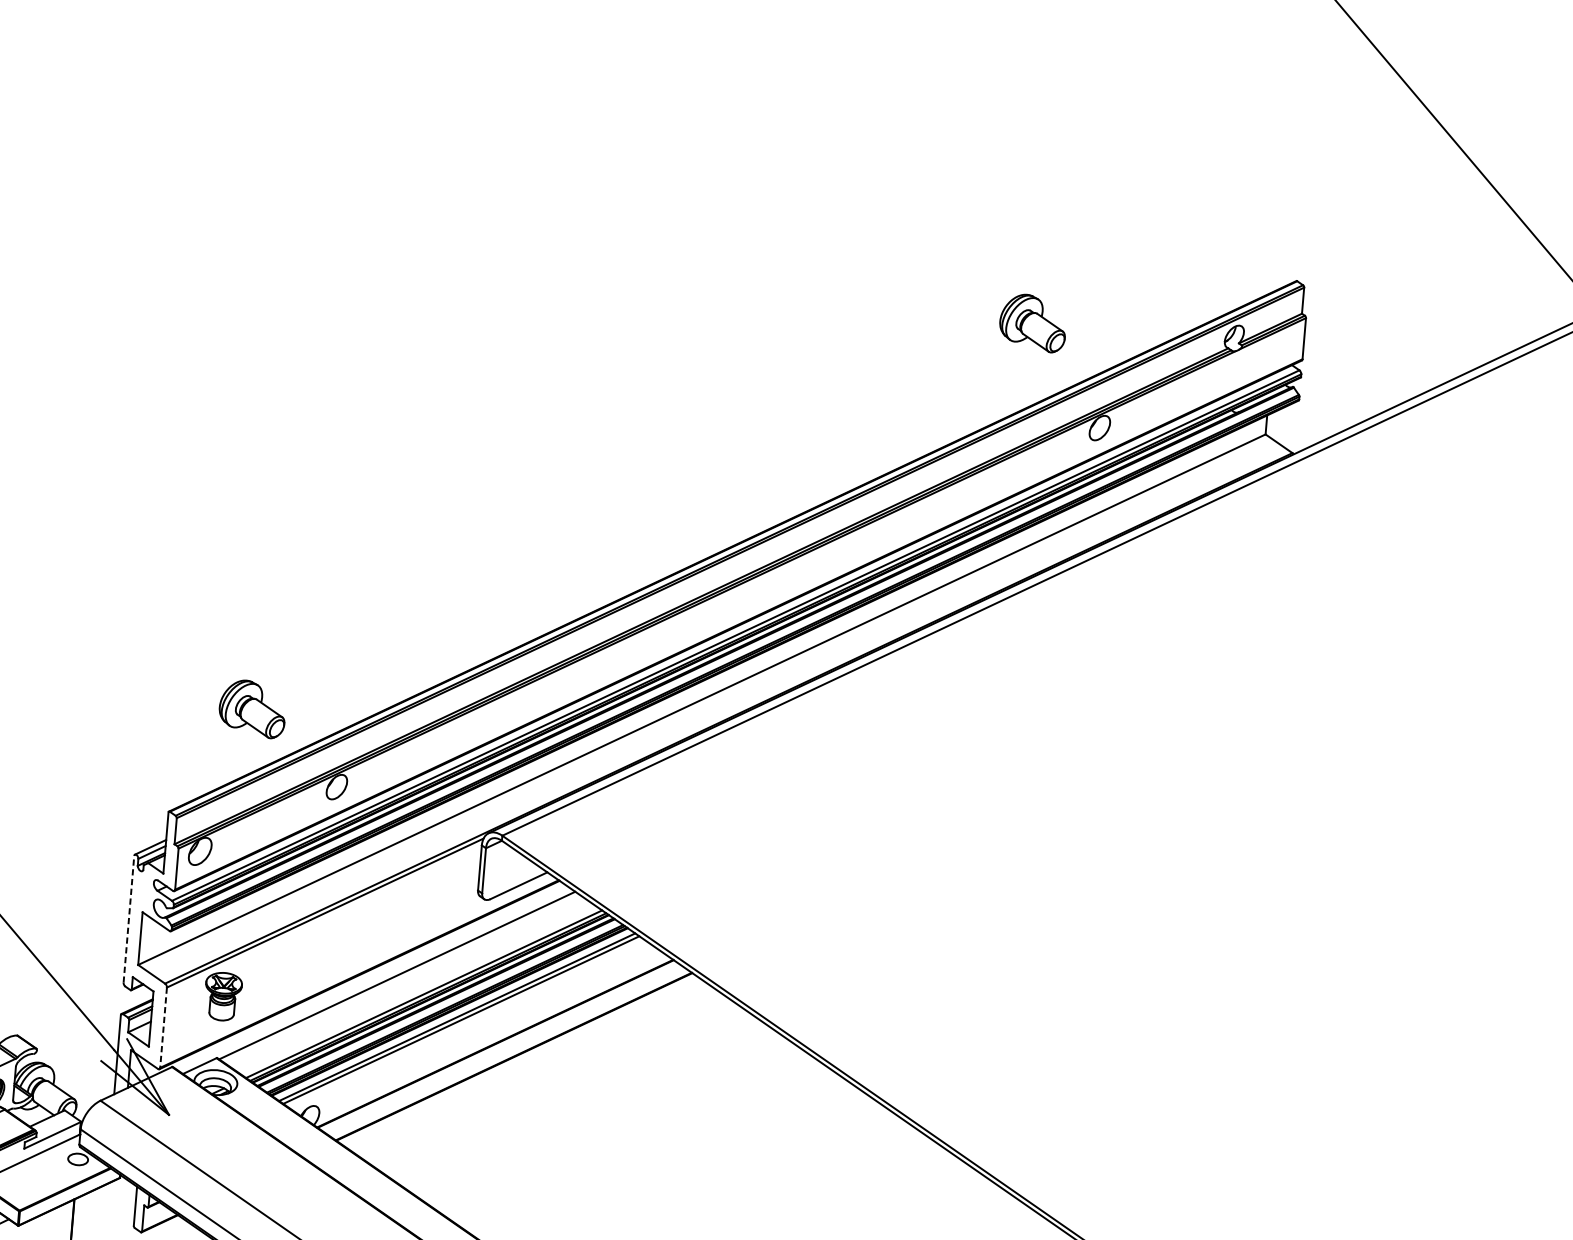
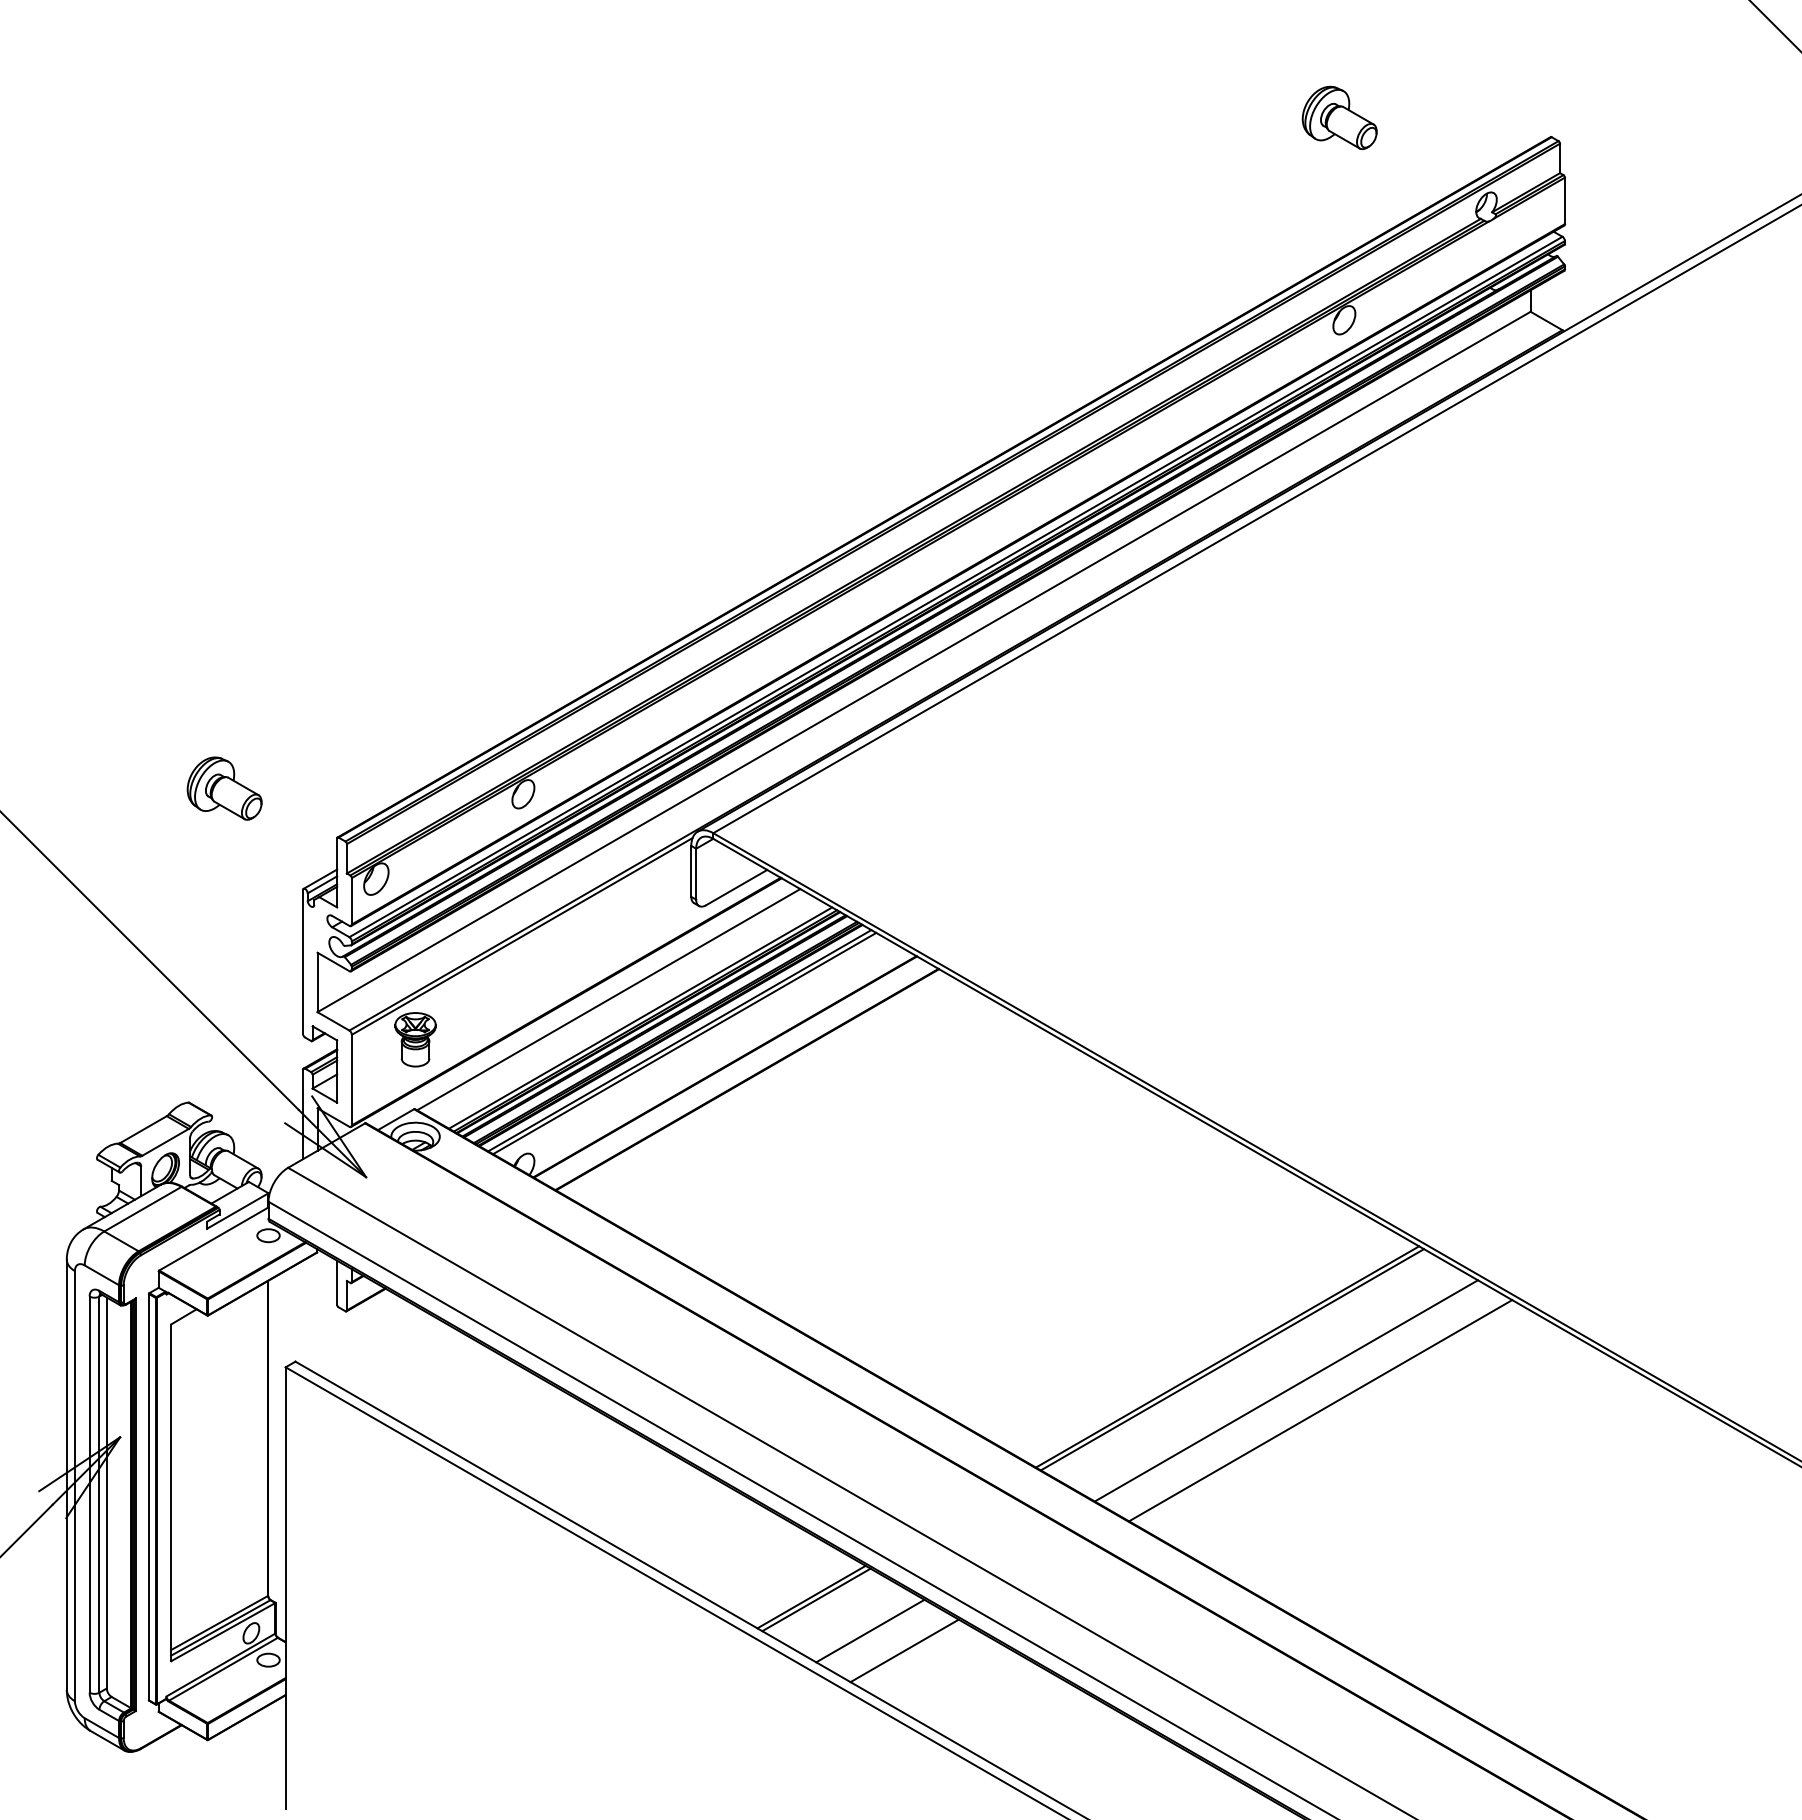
part: (1032, 322) -> (1339, 117), moved
part: (252, 708) -> (224, 788), moved
line: (128, 918) -> (302, 961), dashed -> solid
line: (163, 1028) -> (351, 1080), dashed -> solid

